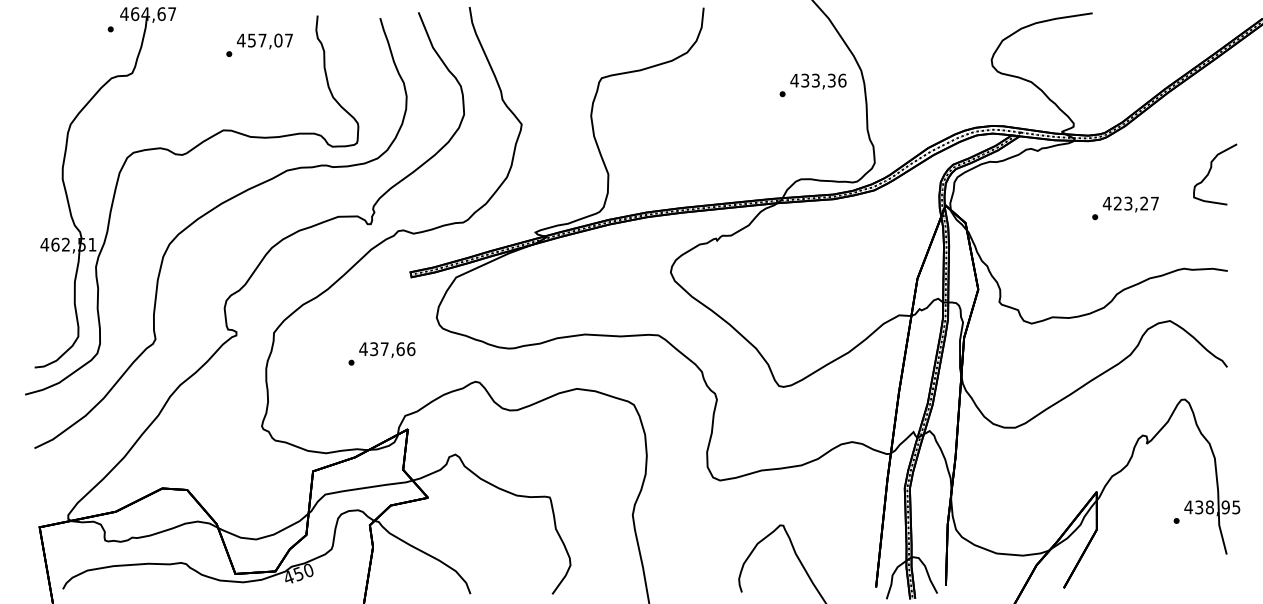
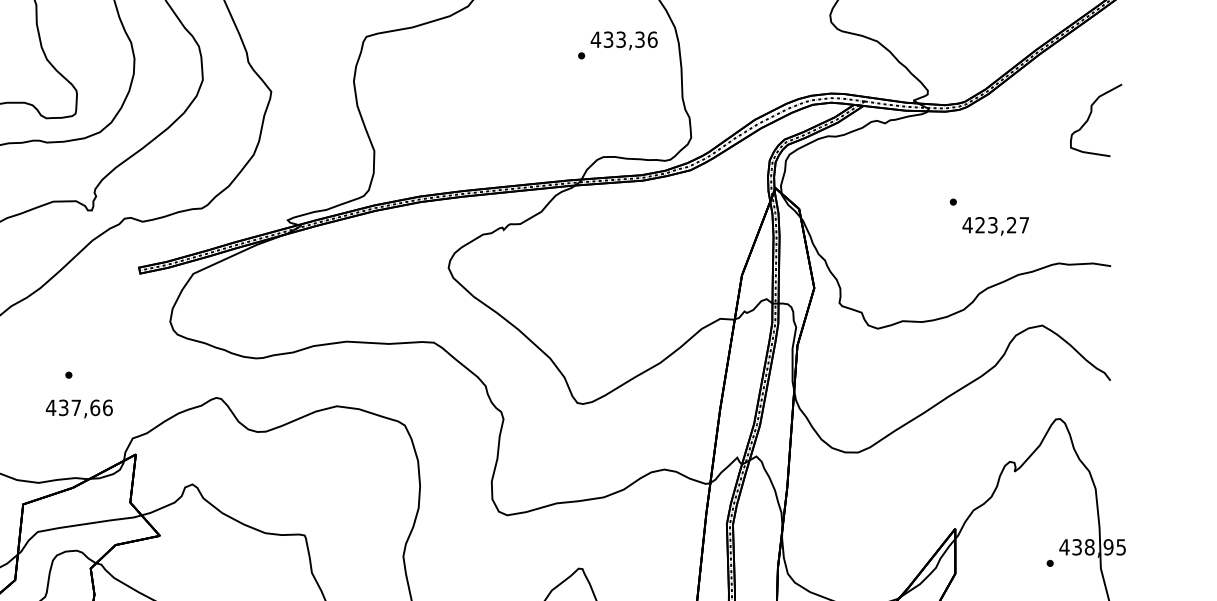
curve: (1210, 171) -> (1090, 116), moved
text: (1130, 204) -> (995, 226), moved
text: (387, 349) -> (79, 408), moved

